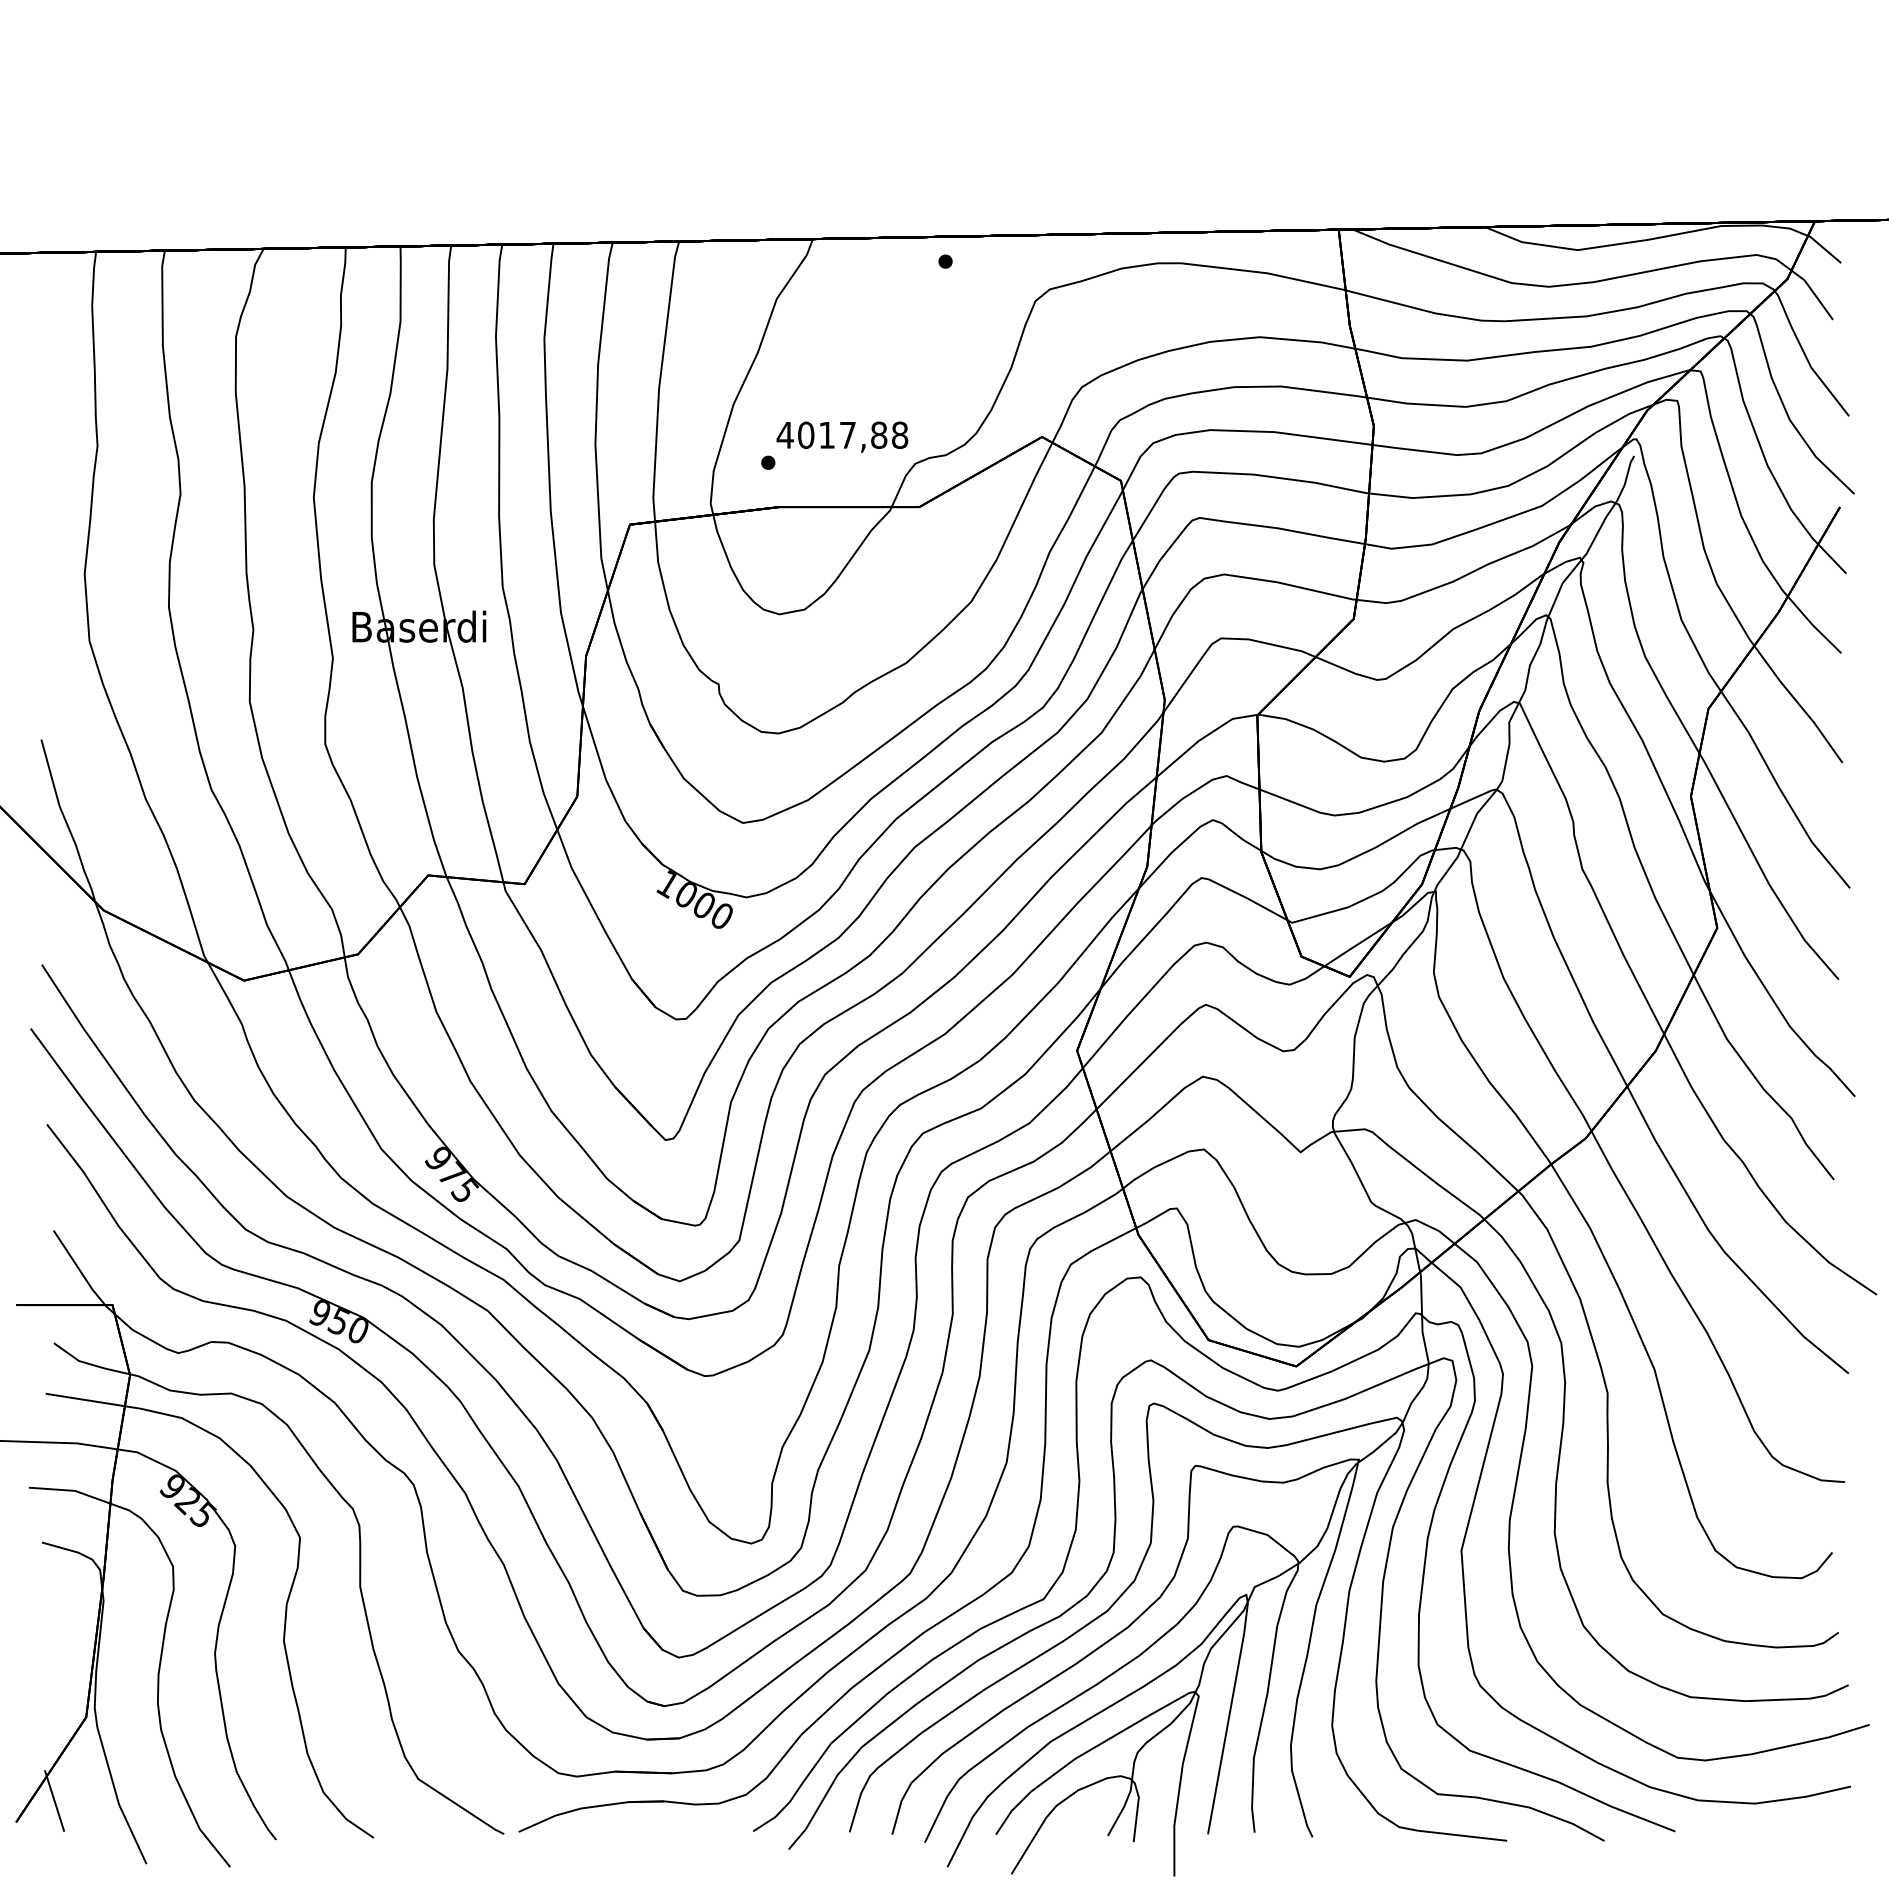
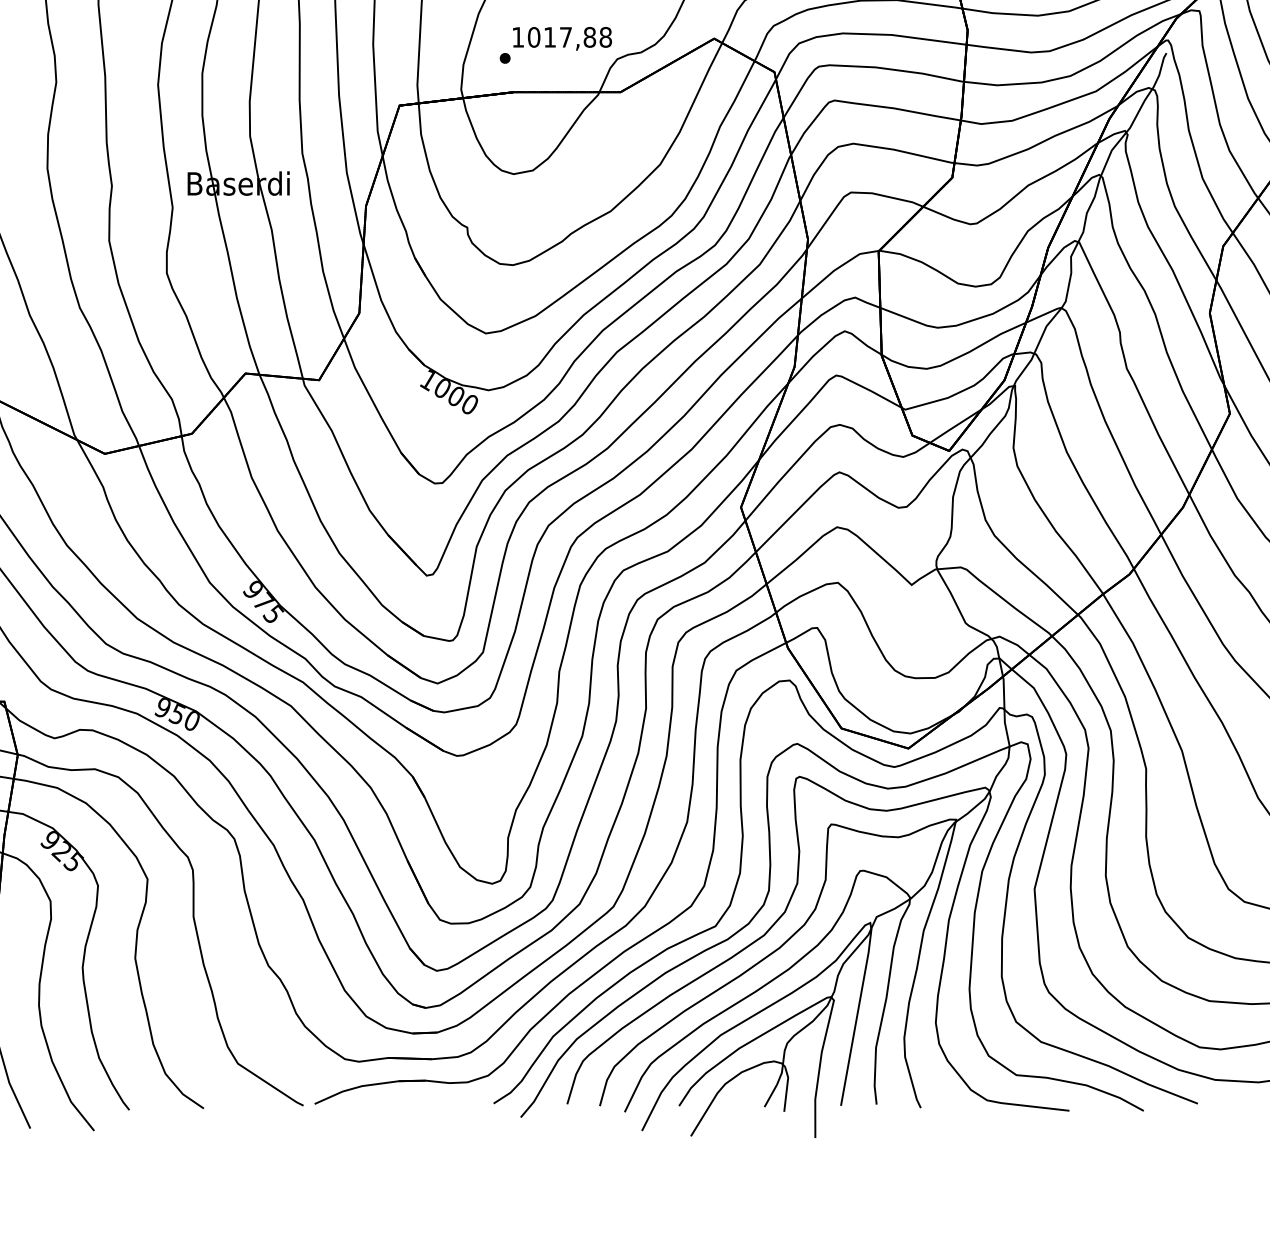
text: (784, 435) -> (517, 37), 4017,88 -> 1017,88

